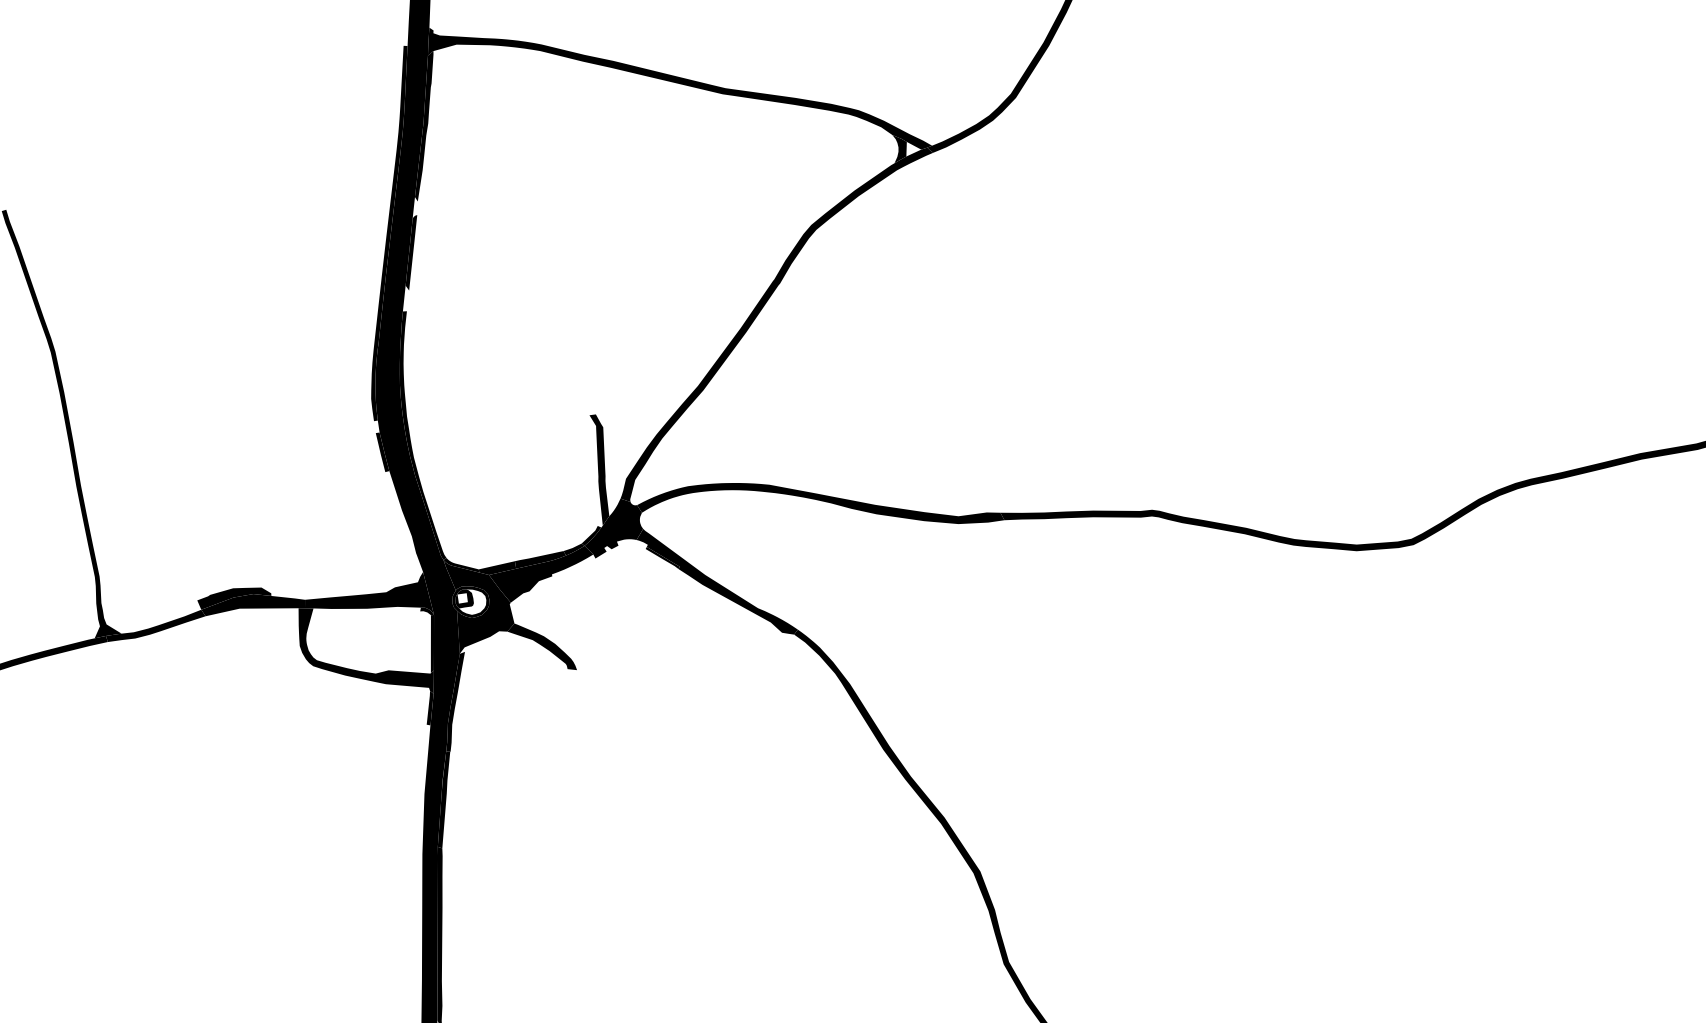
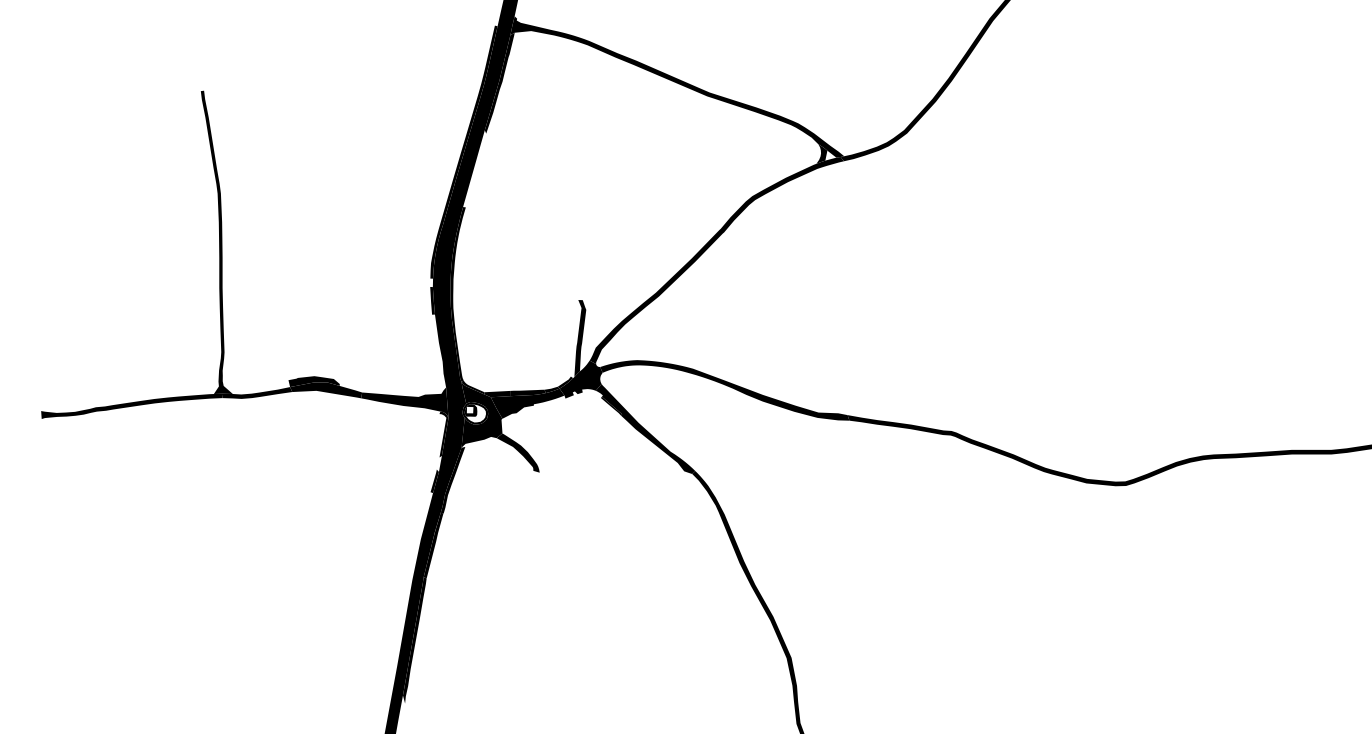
fill: (410, 252) -> (475, 167), removed
fill: (369, 648) -> (400, 433), removed

